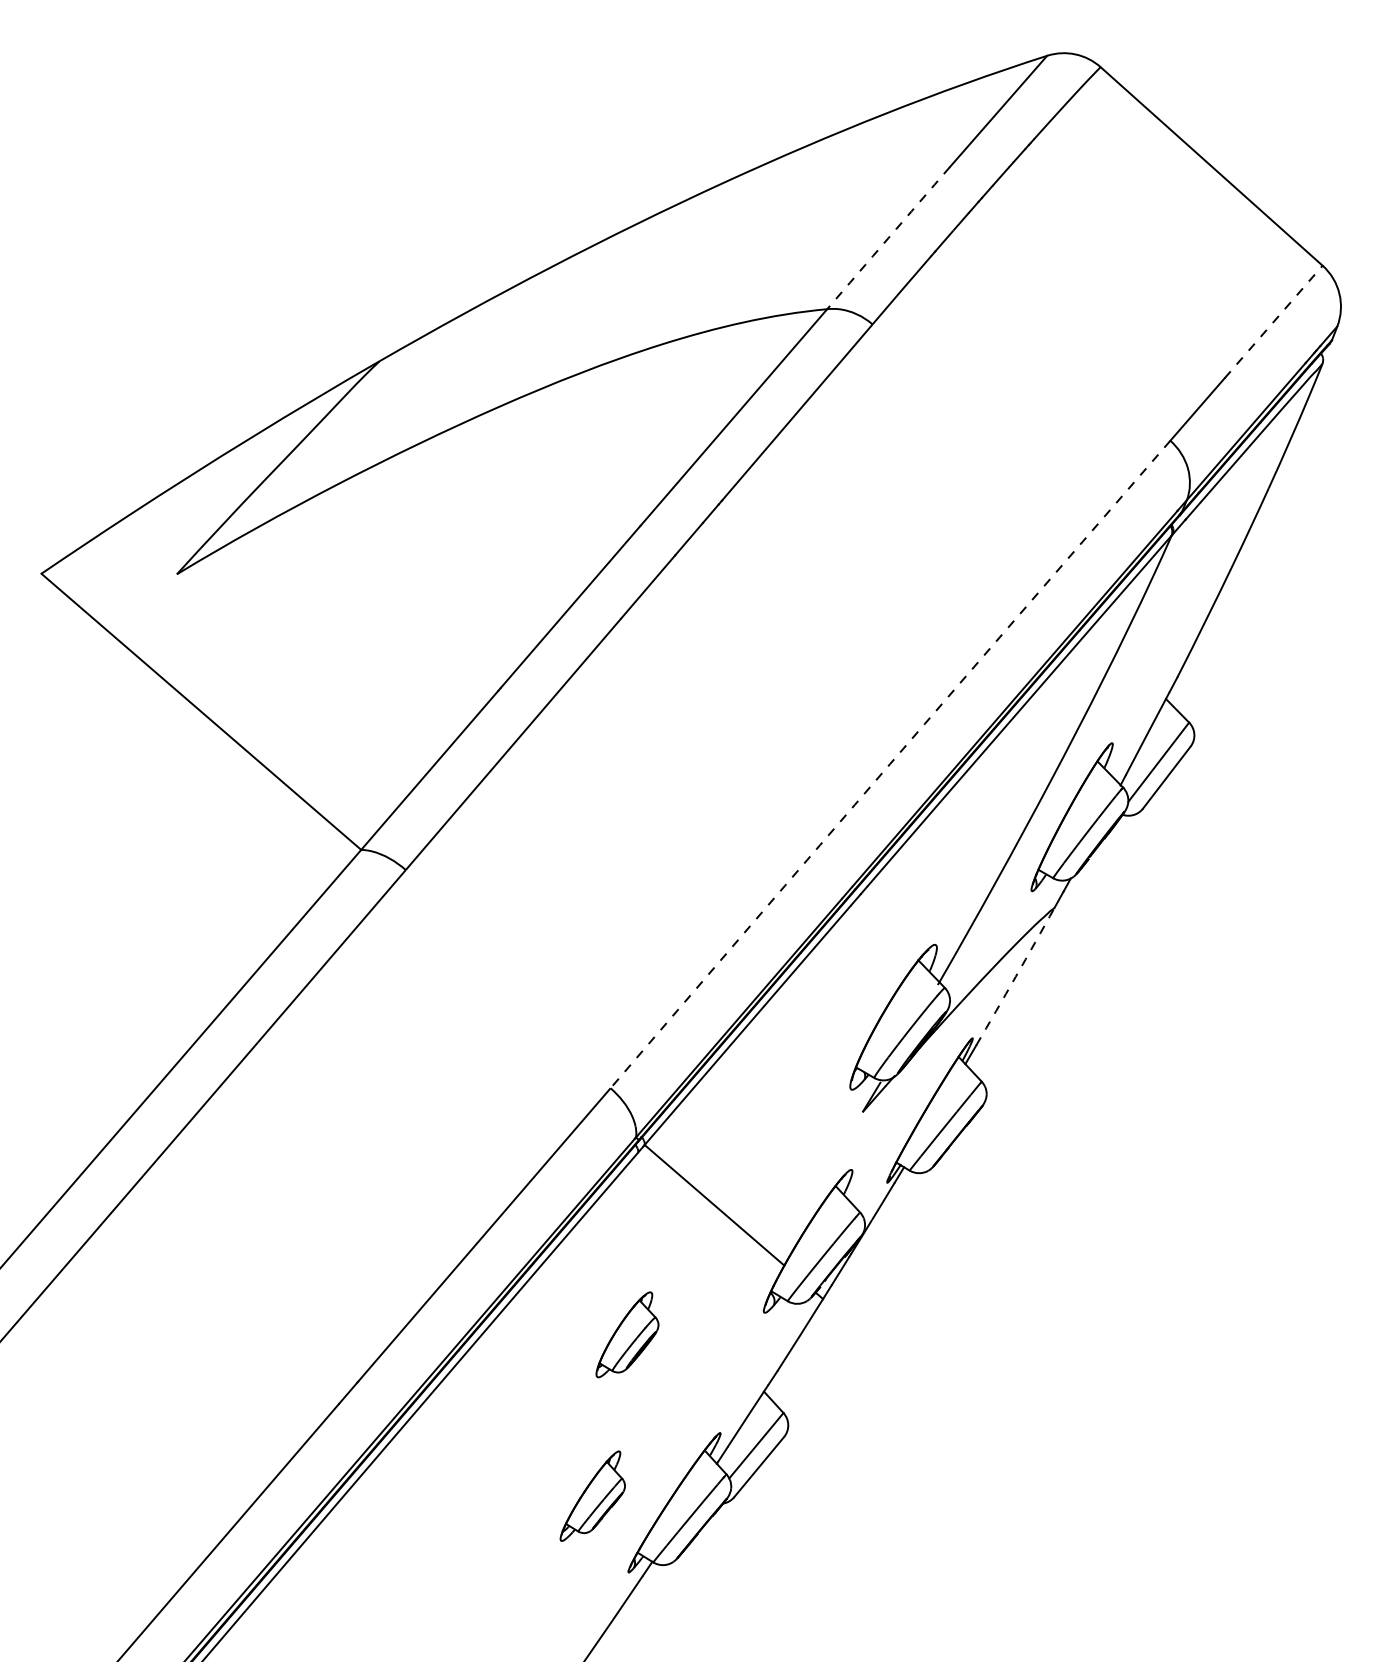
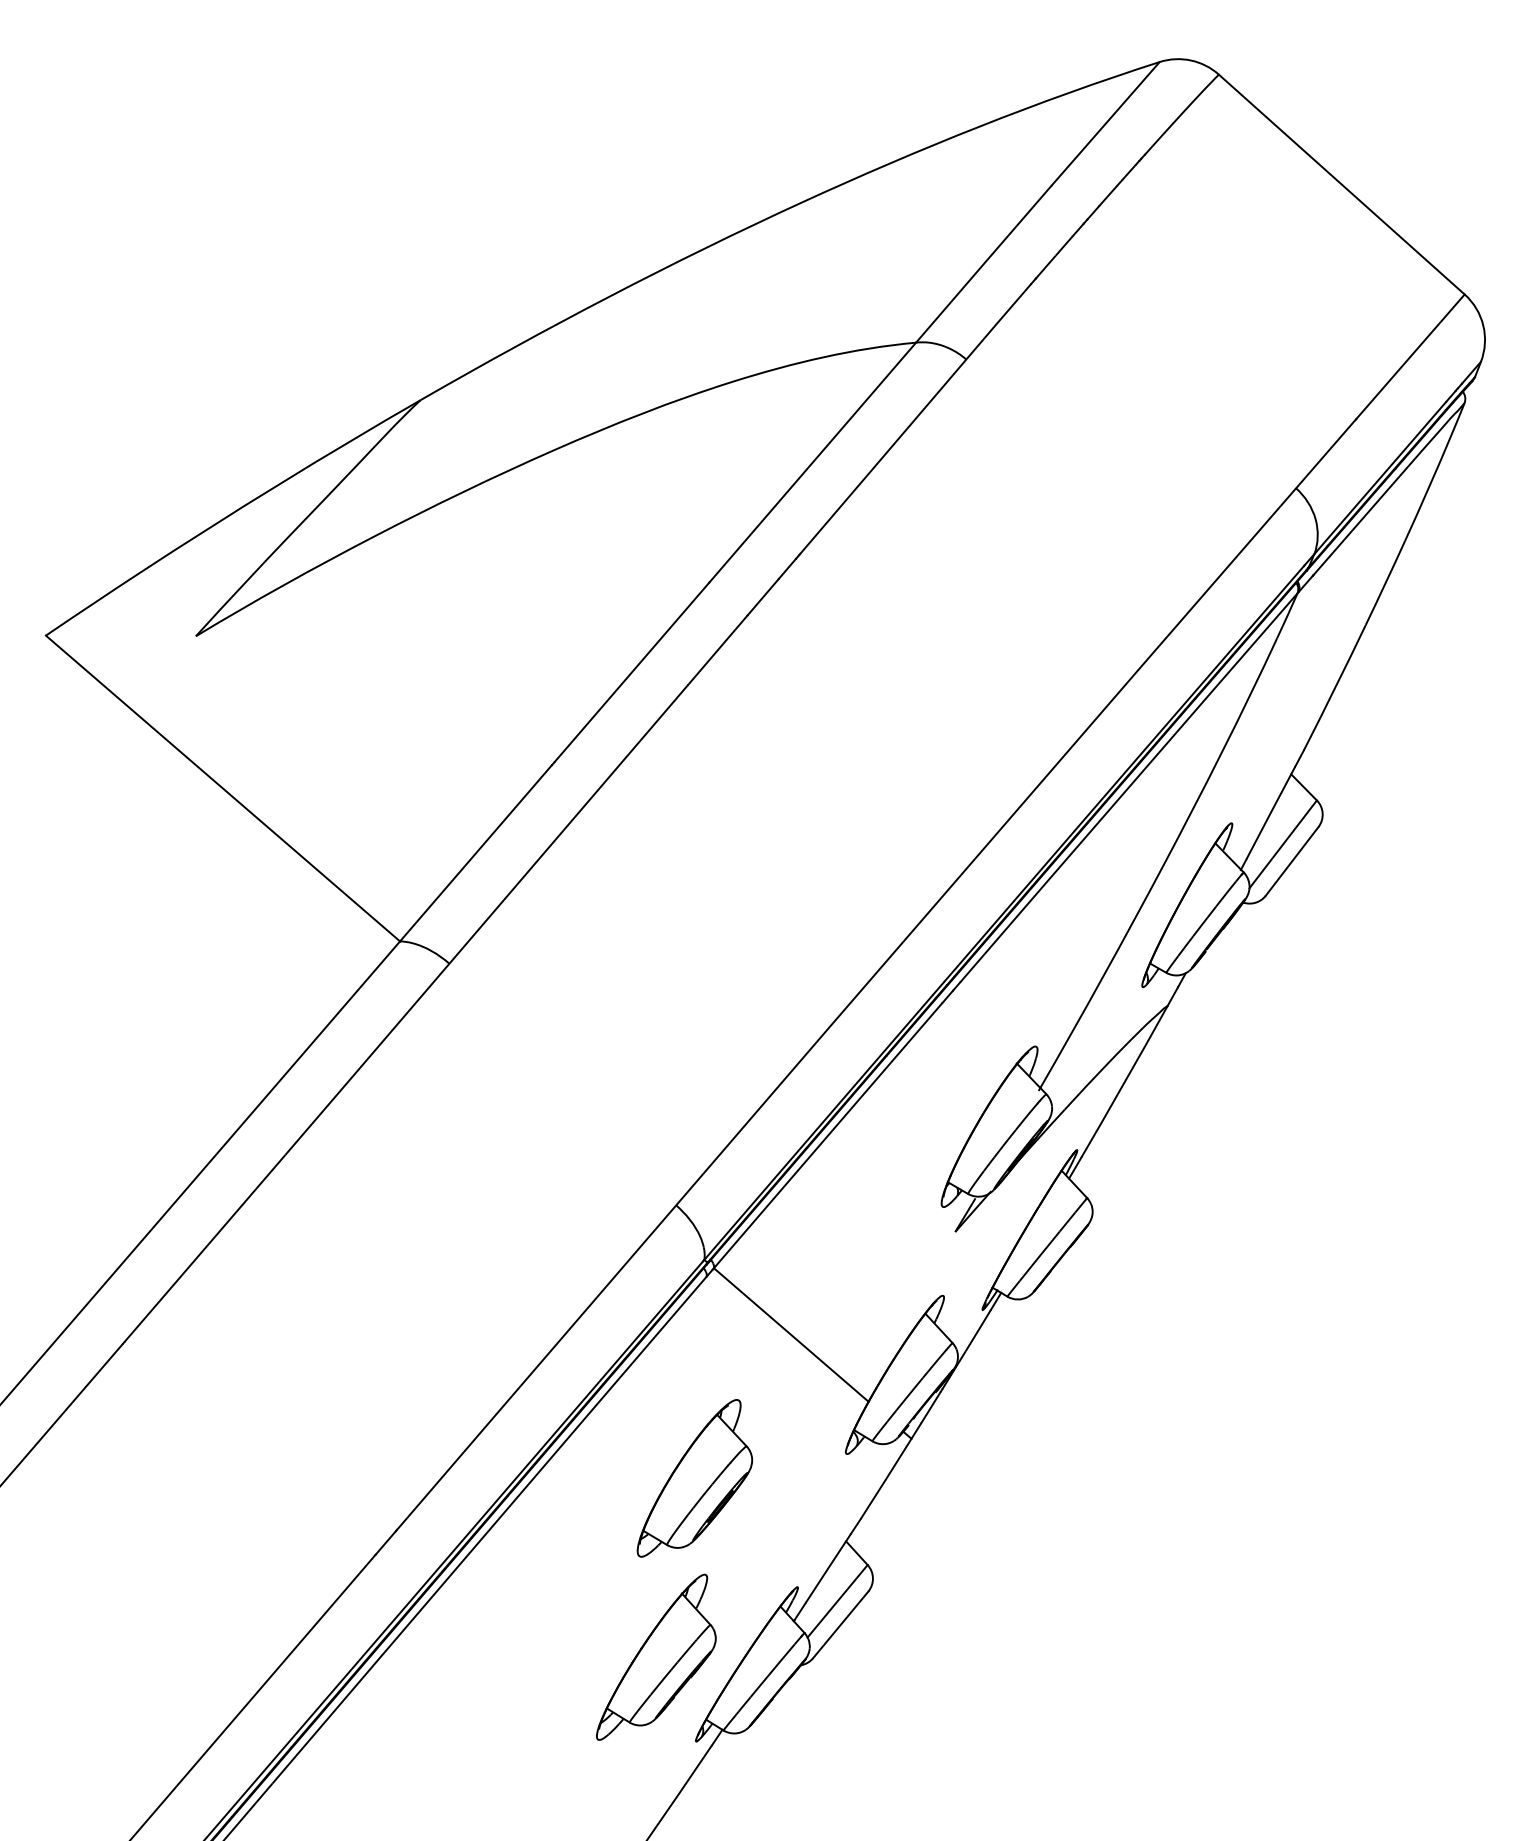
arc: (888, 238) -> (983, 264), dashed -> solid
line: (1273, 322) -> (1410, 357), dashed -> solid
arc: (890, 764) -> (986, 846), dashed -> solid
arc: (1015, 976) -> (1124, 1081), dashed -> solid
part: (627, 1334) -> (694, 1478), size x1.67
part: (592, 1495) -> (656, 1656), size x1.67

